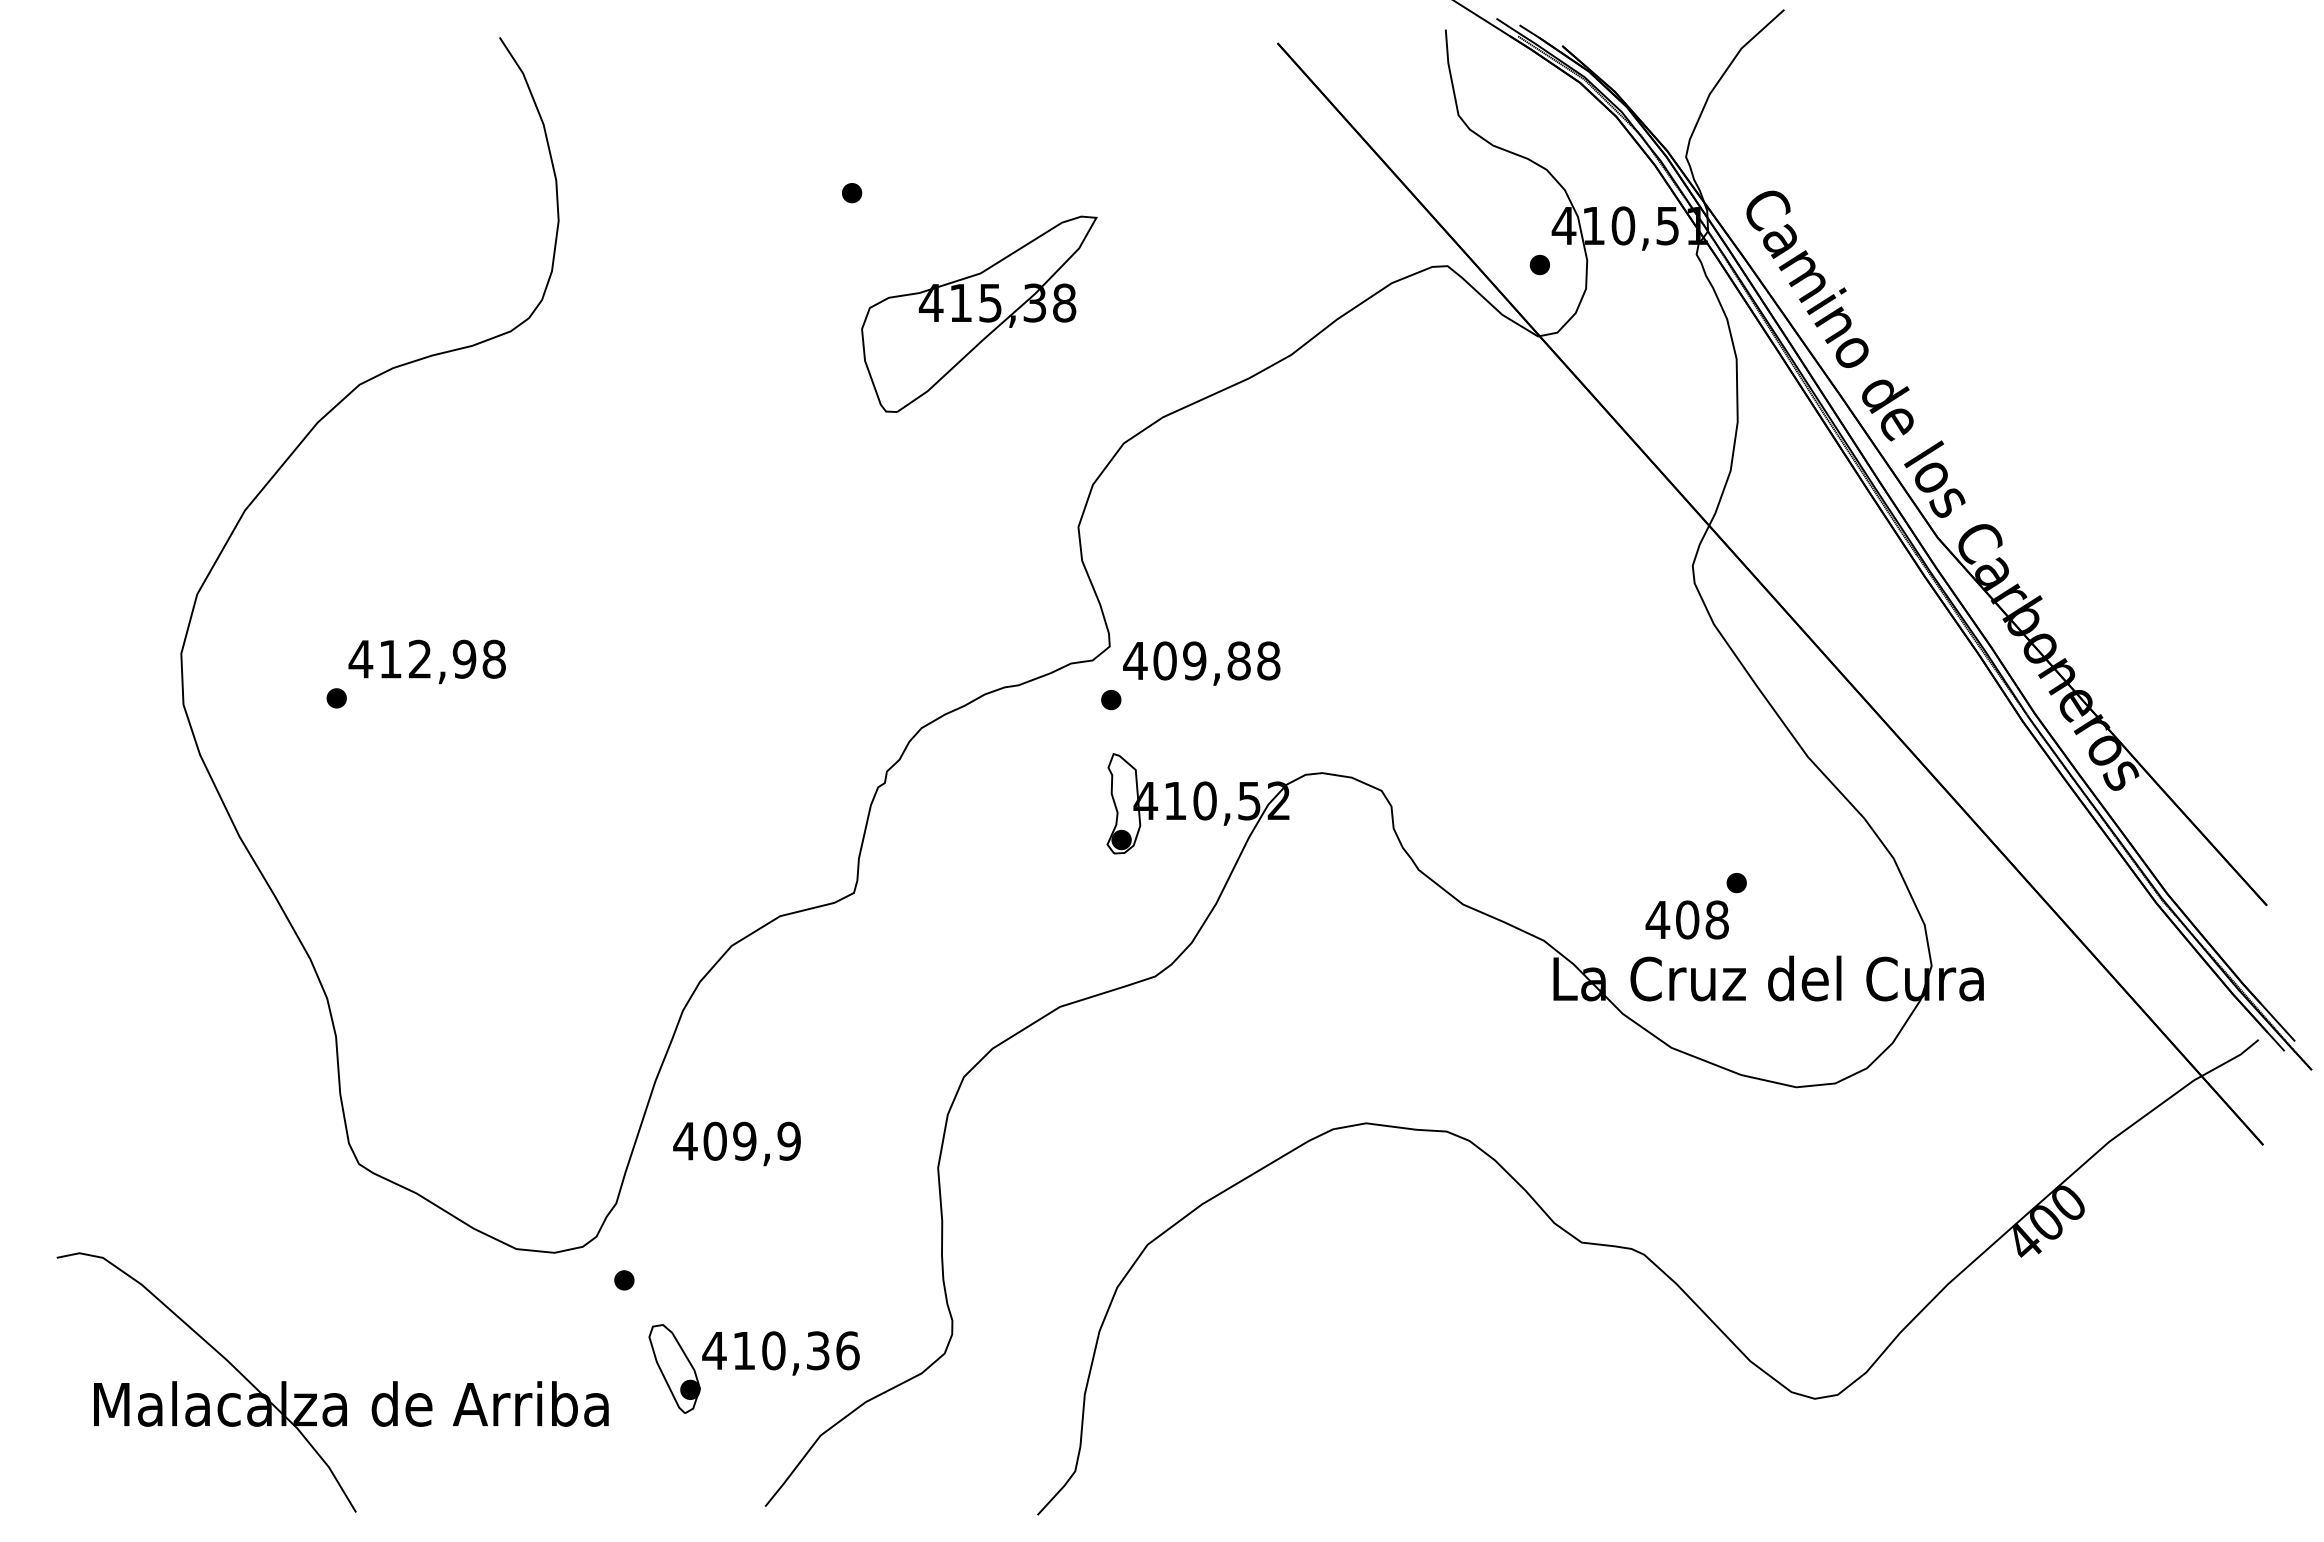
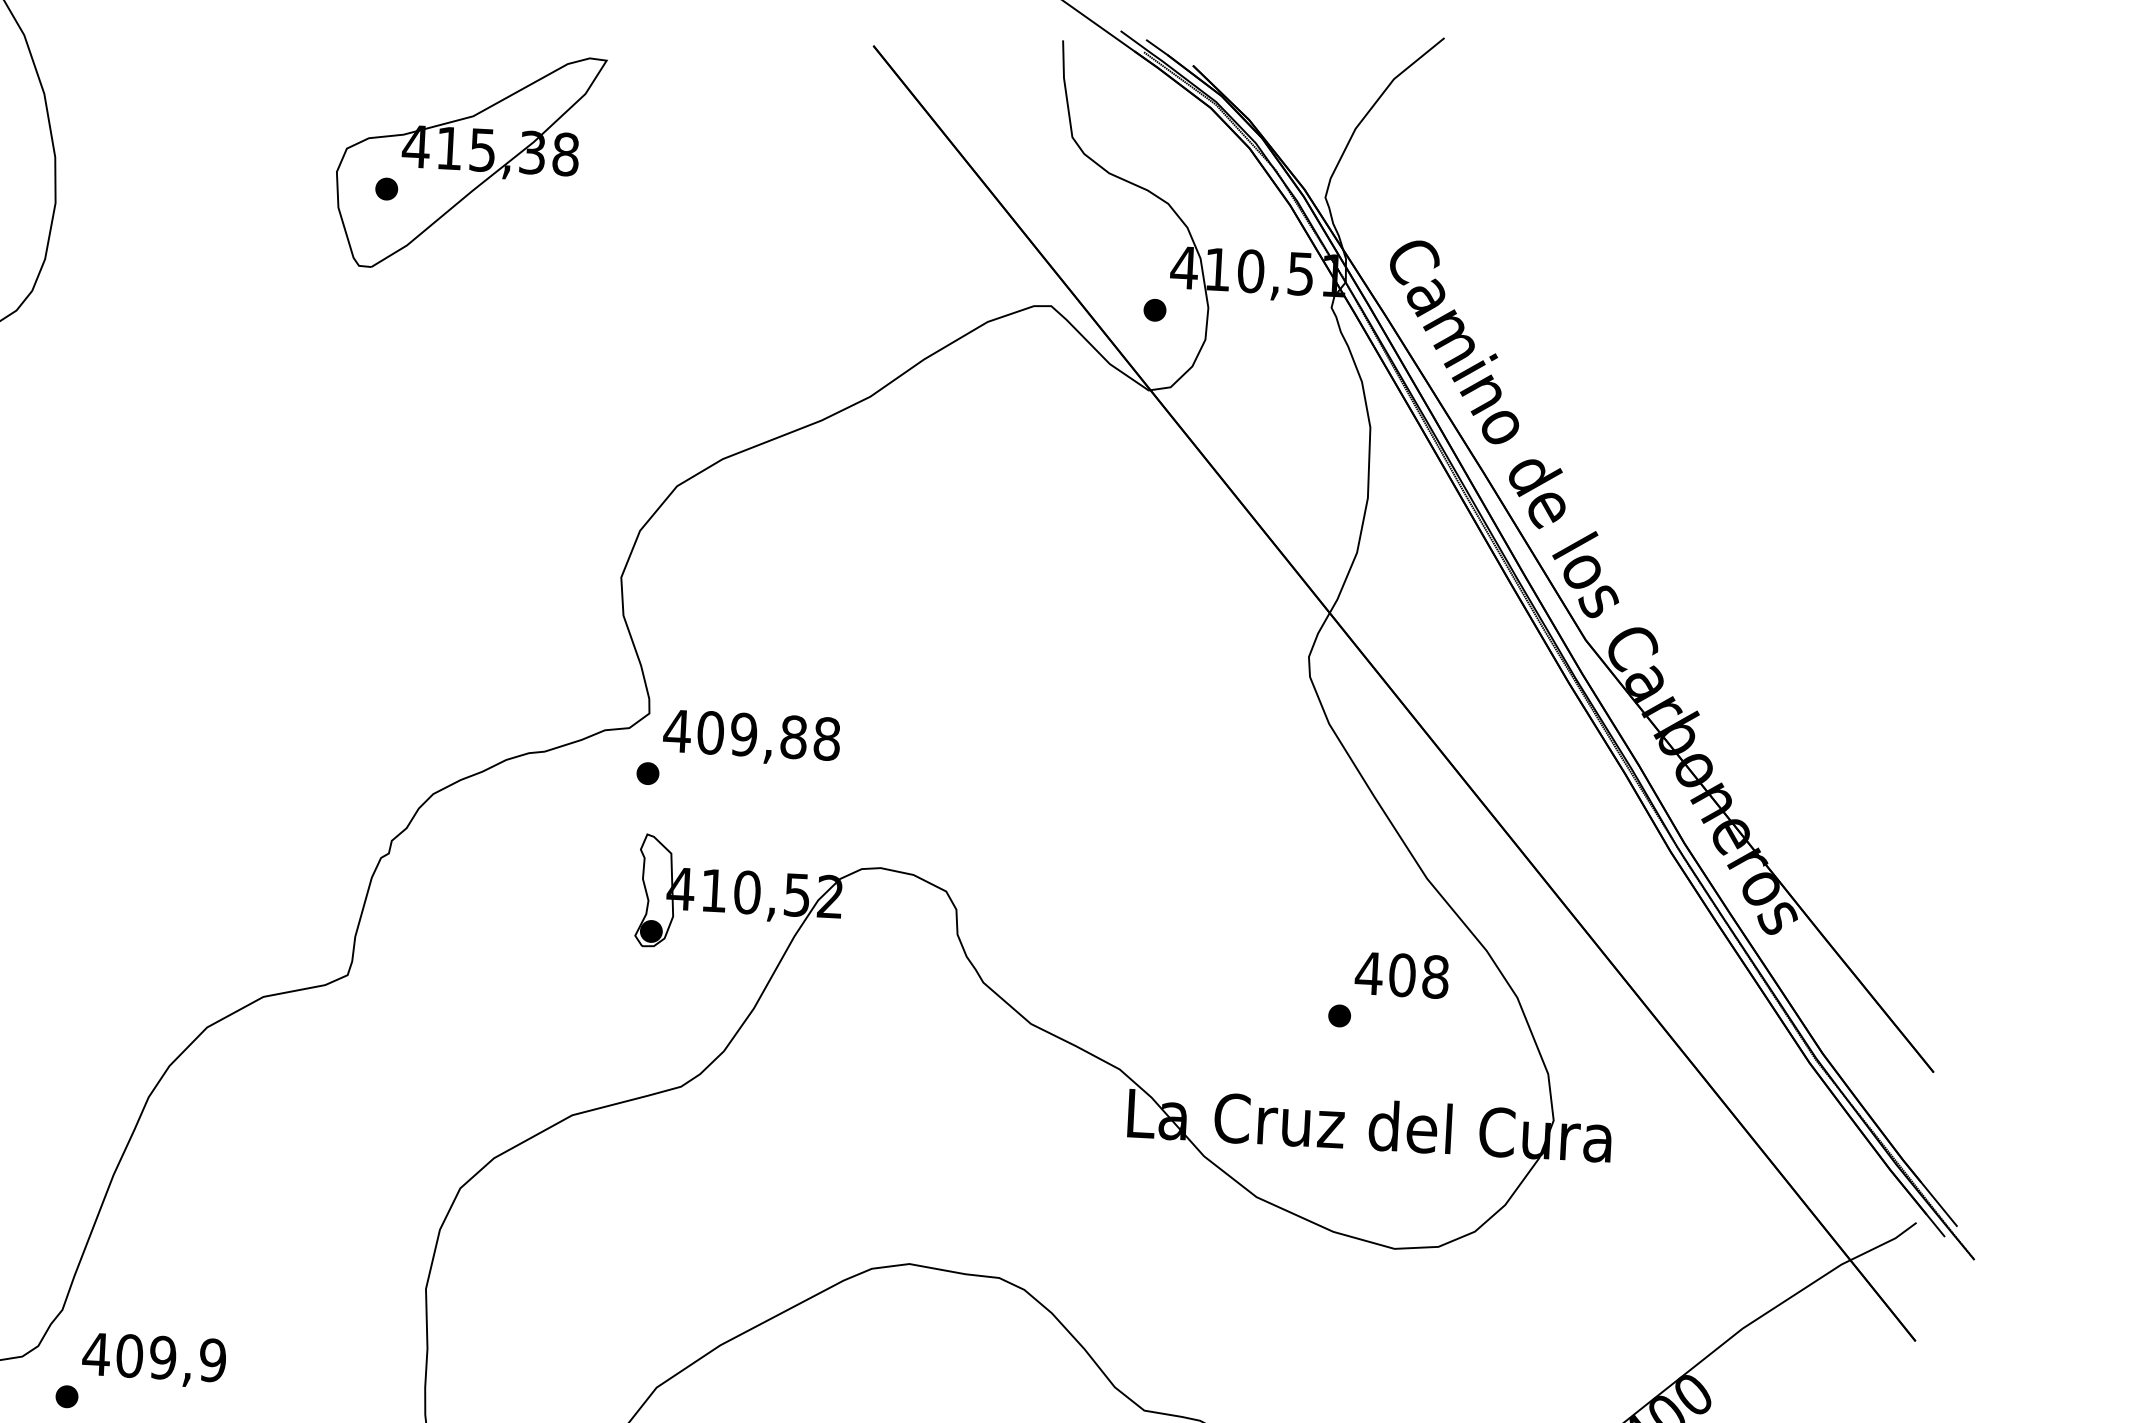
part: (979, 313) -> (469, 161), moved
text: (1686, 919) -> (1401, 974), moved
text: (736, 1143) -> (153, 1359), moved

